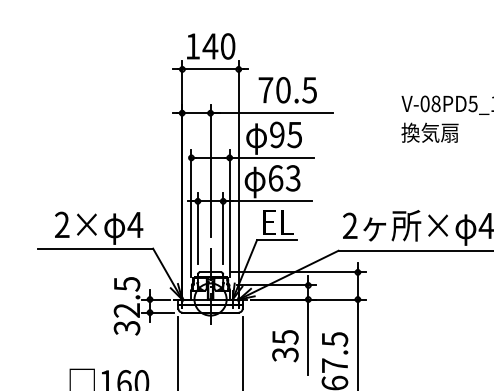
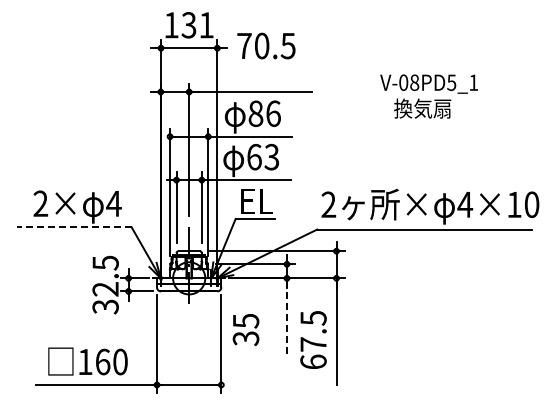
text: (218, 46) -> (197, 25), 140 -> 131
text: (287, 89) -> (266, 45), moved
text: (429, 132) -> (422, 108), moved
text: (285, 134) -> (264, 113), 95 -> 86
line: (95, 248) -> (74, 227), solid -> dashed
line: (307, 336) -> (286, 315), solid -> dashed
text: (284, 346) -> (245, 330), moved

